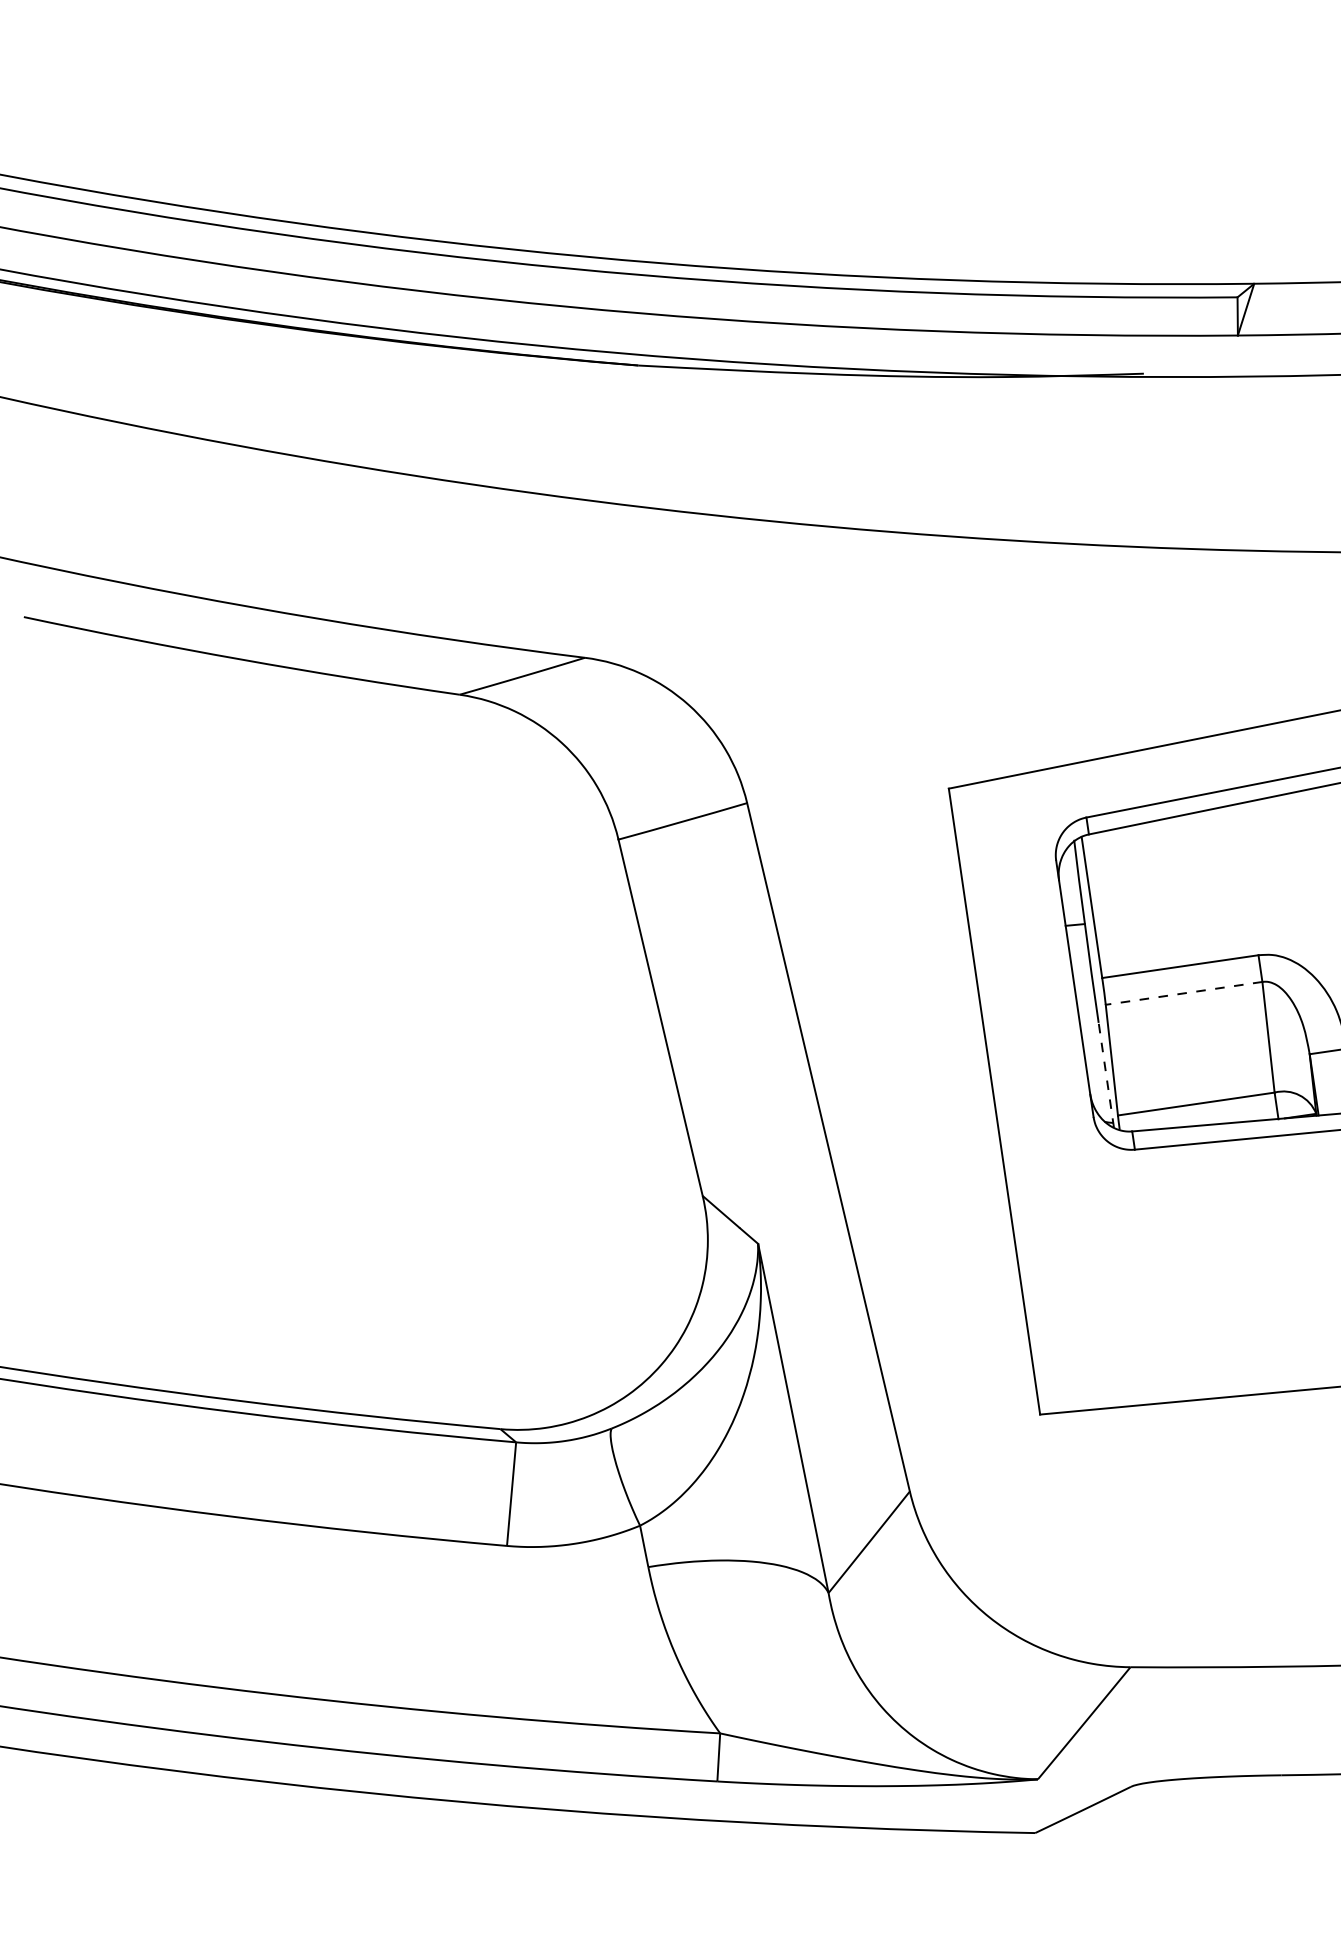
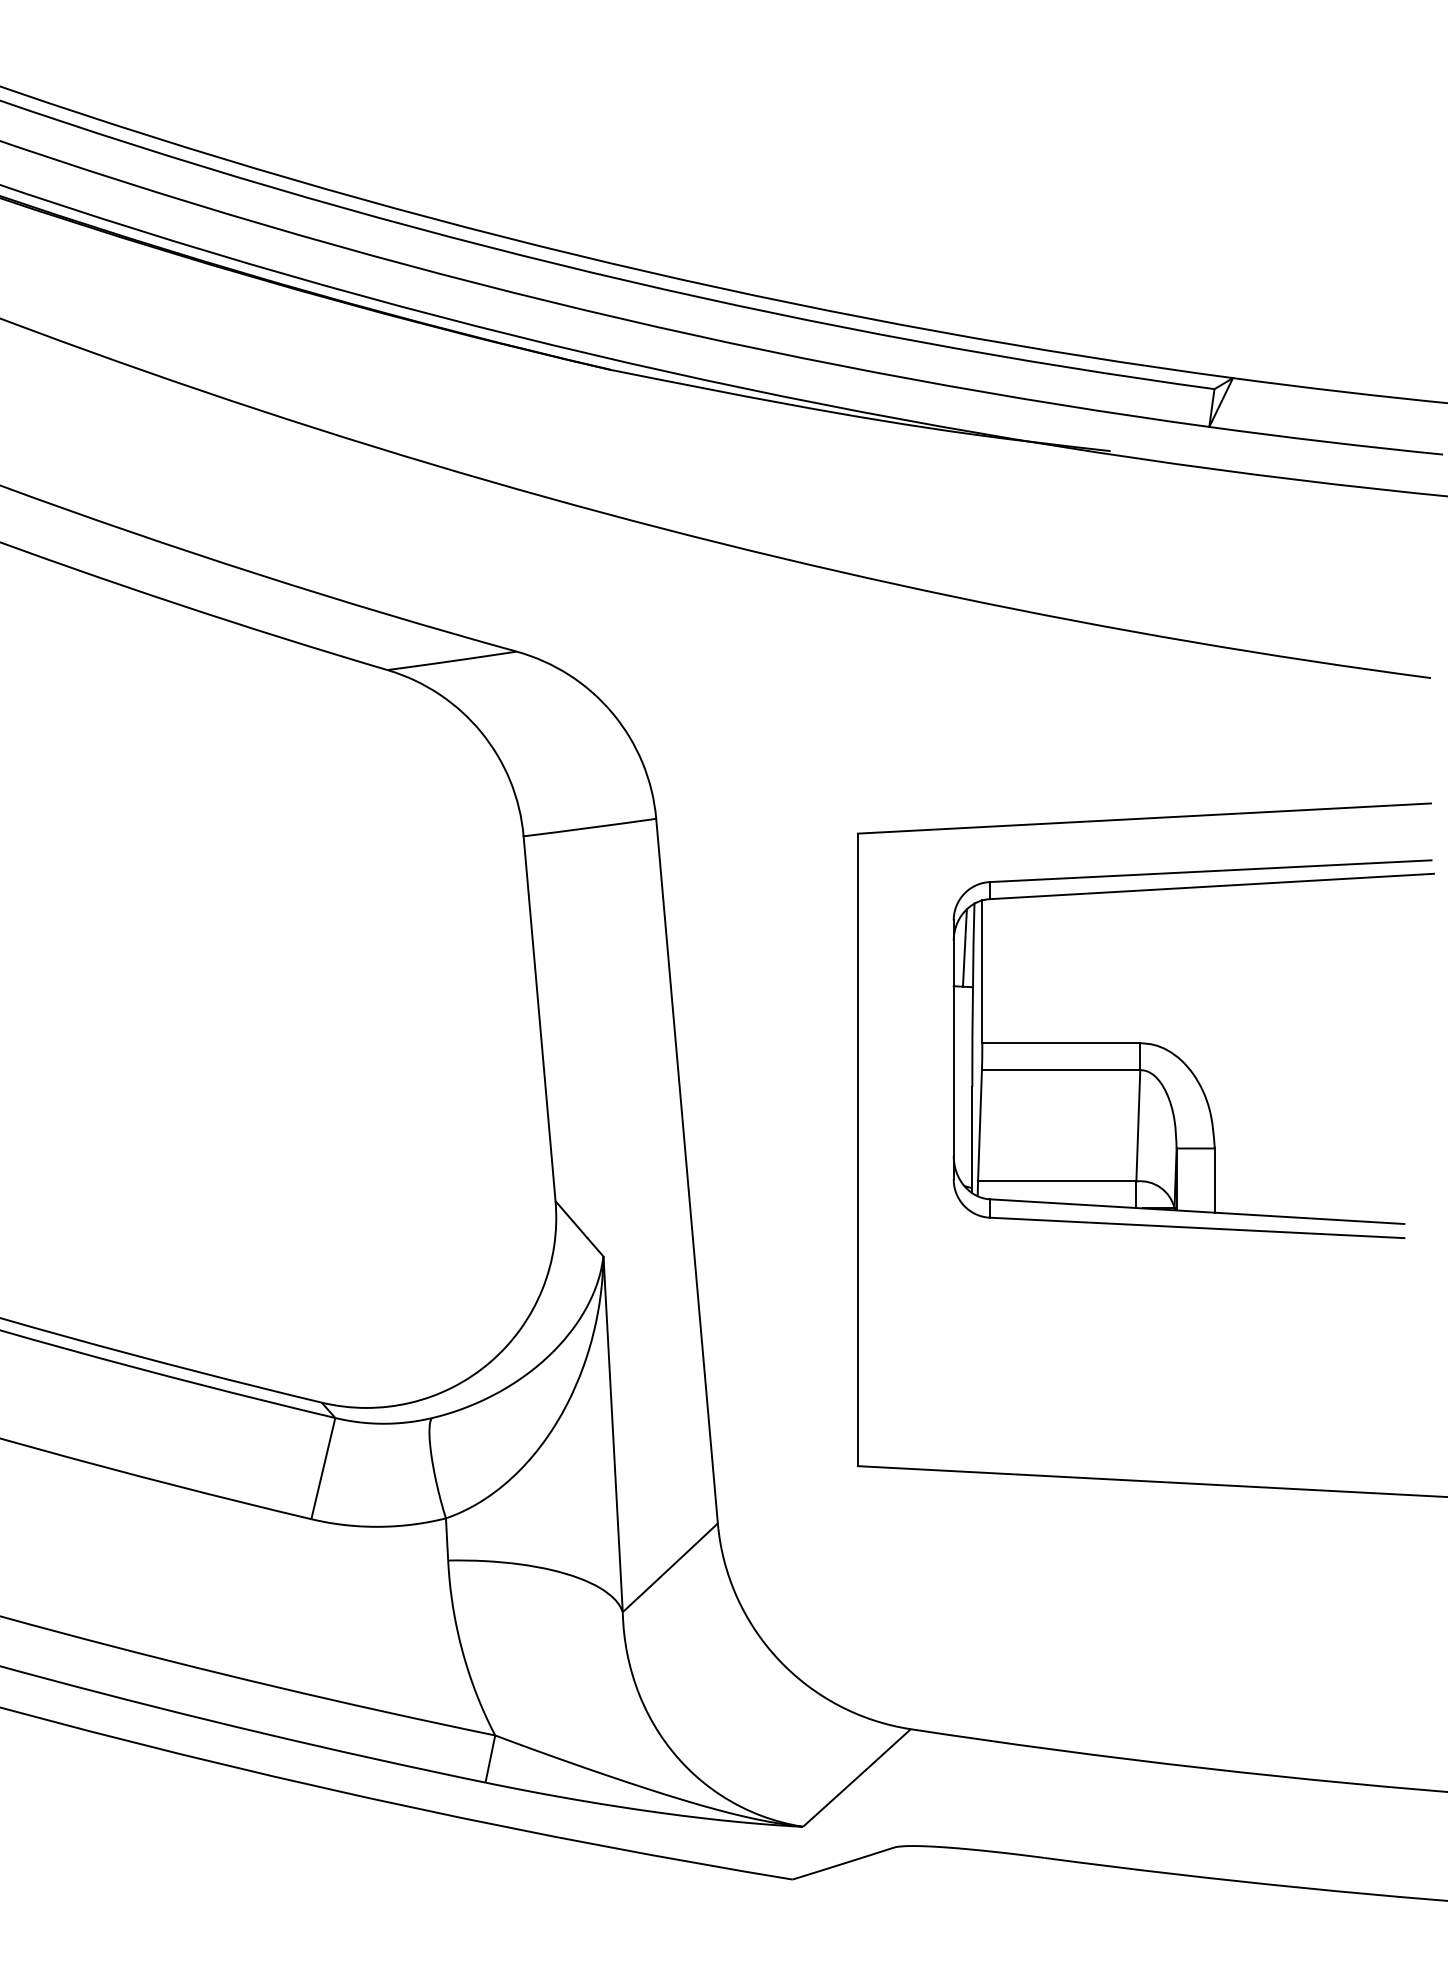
line: (1070, 885) -> (964, 947), added
line: (1183, 993) -> (1060, 1070), dashed -> solid
line: (1106, 1074) -> (972, 1139), dashed -> solid

